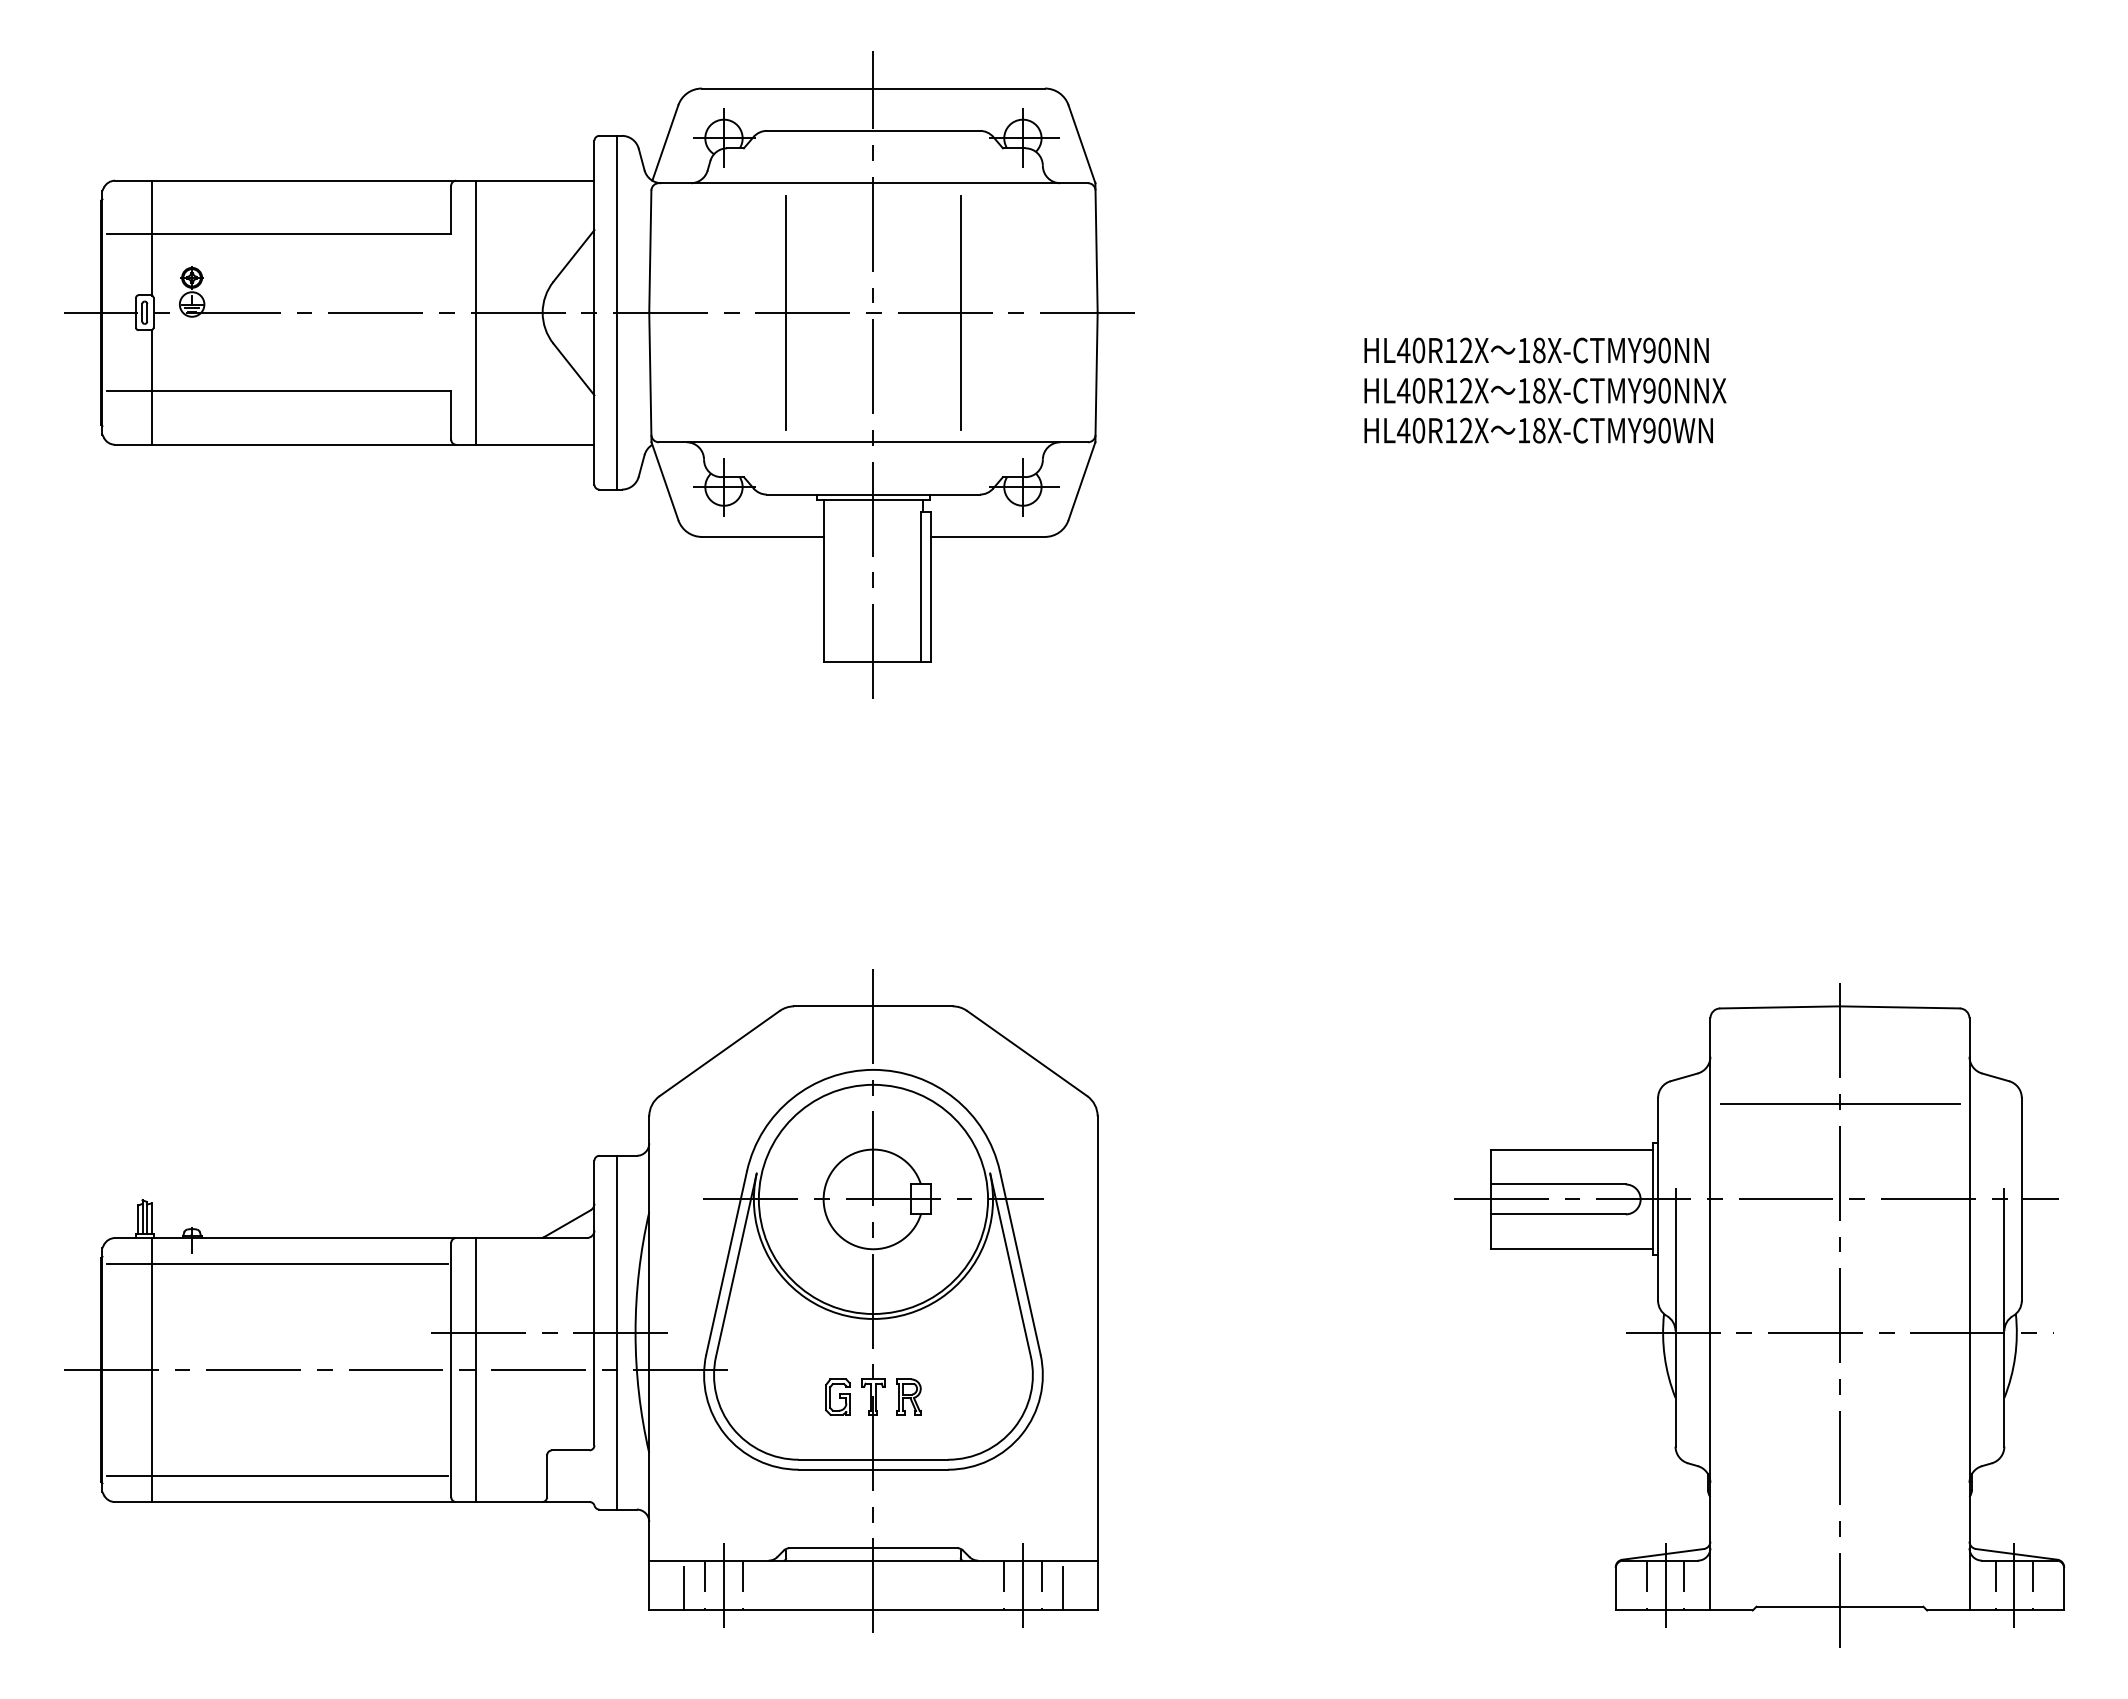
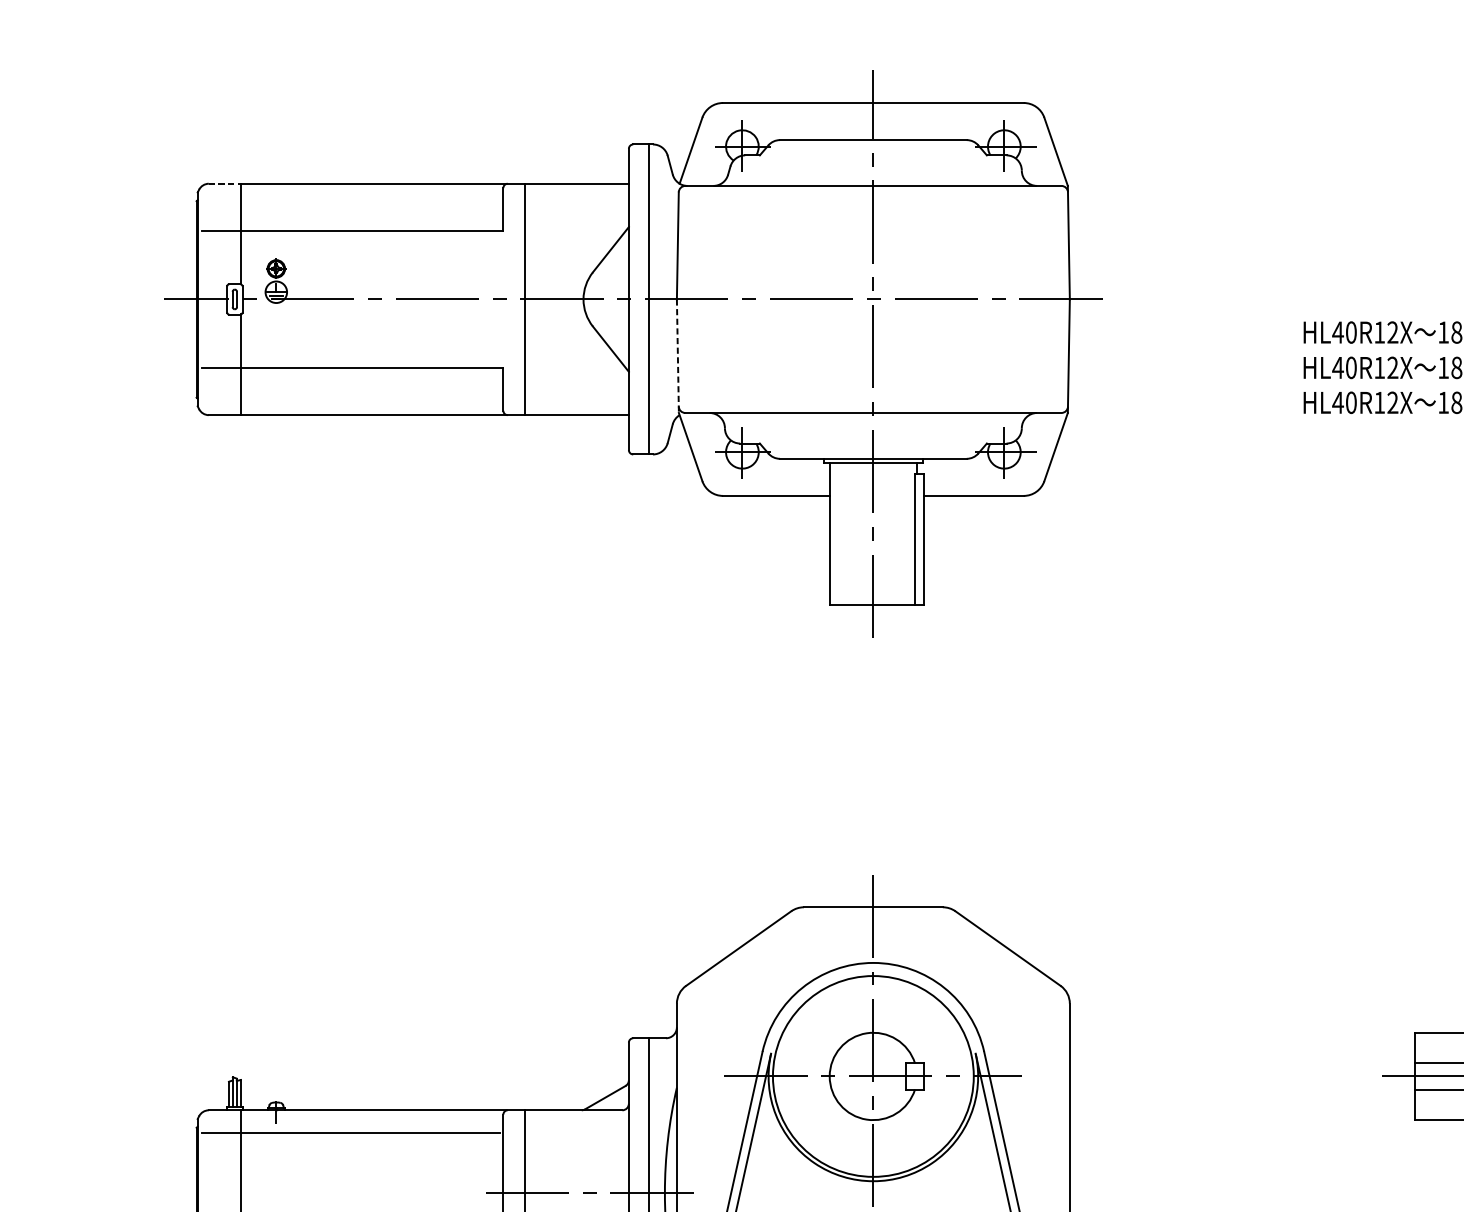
line: (133, 180) -> (224, 183), solid -> dashed
line: (786, 312) -> (797, 299), removed
line: (960, 312) -> (949, 299), removed
line: (650, 377) -> (678, 356), solid -> dashed

